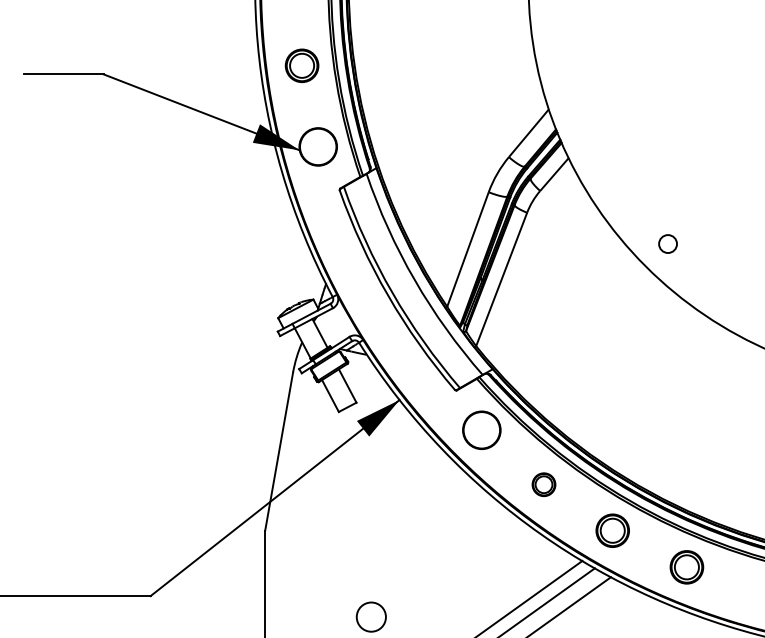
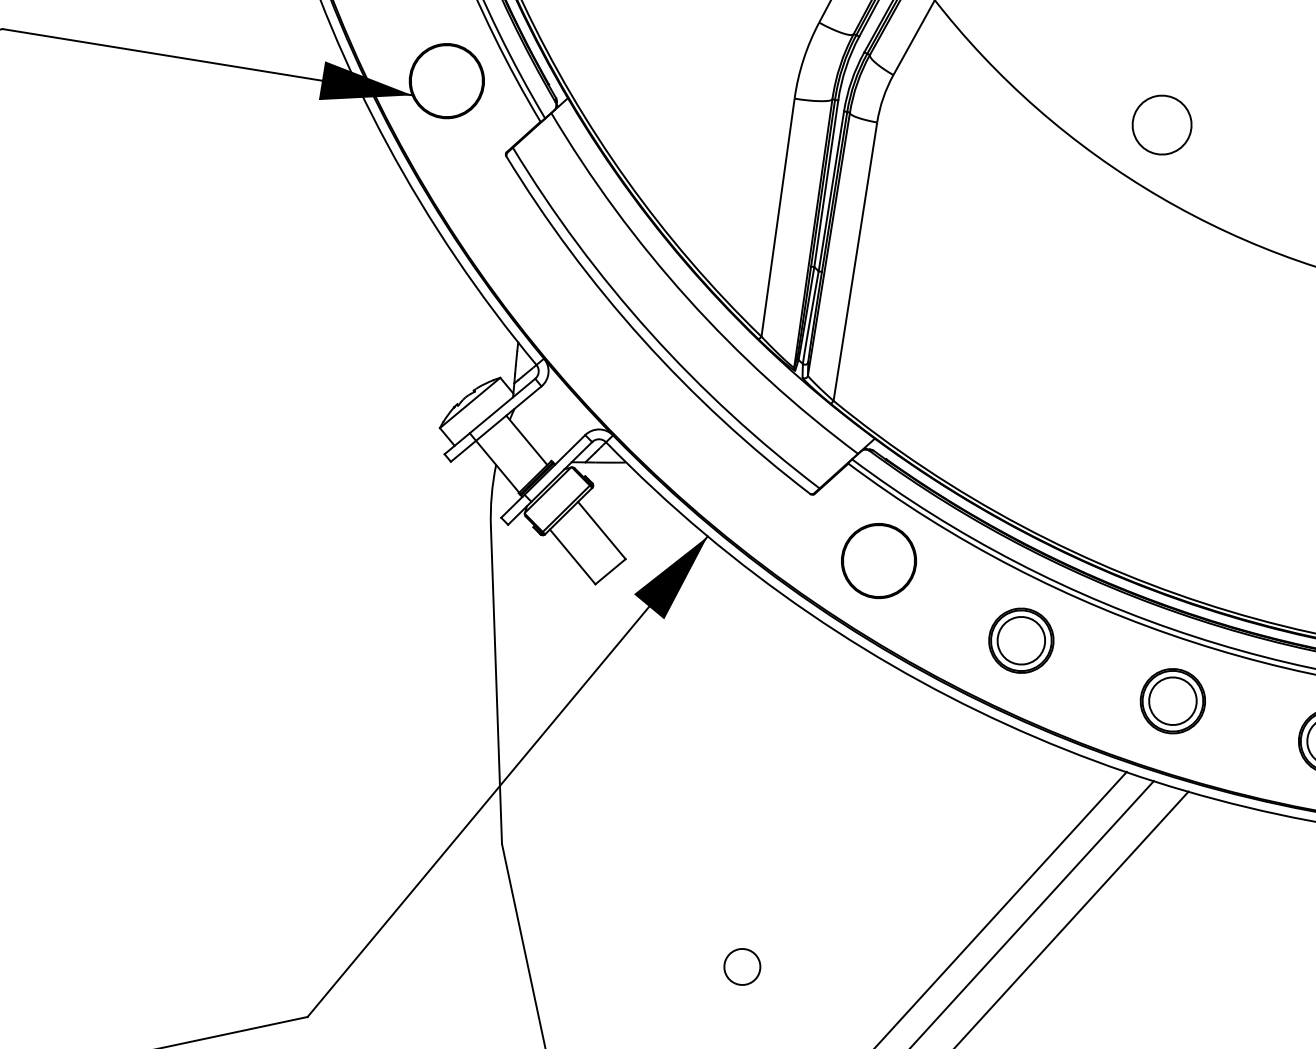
circle: (667, 243) -> (1160, 124), size x1.67
part: (543, 484) -> (1020, 640), size x1.43
circle: (371, 617) -> (742, 967), size x0.62

